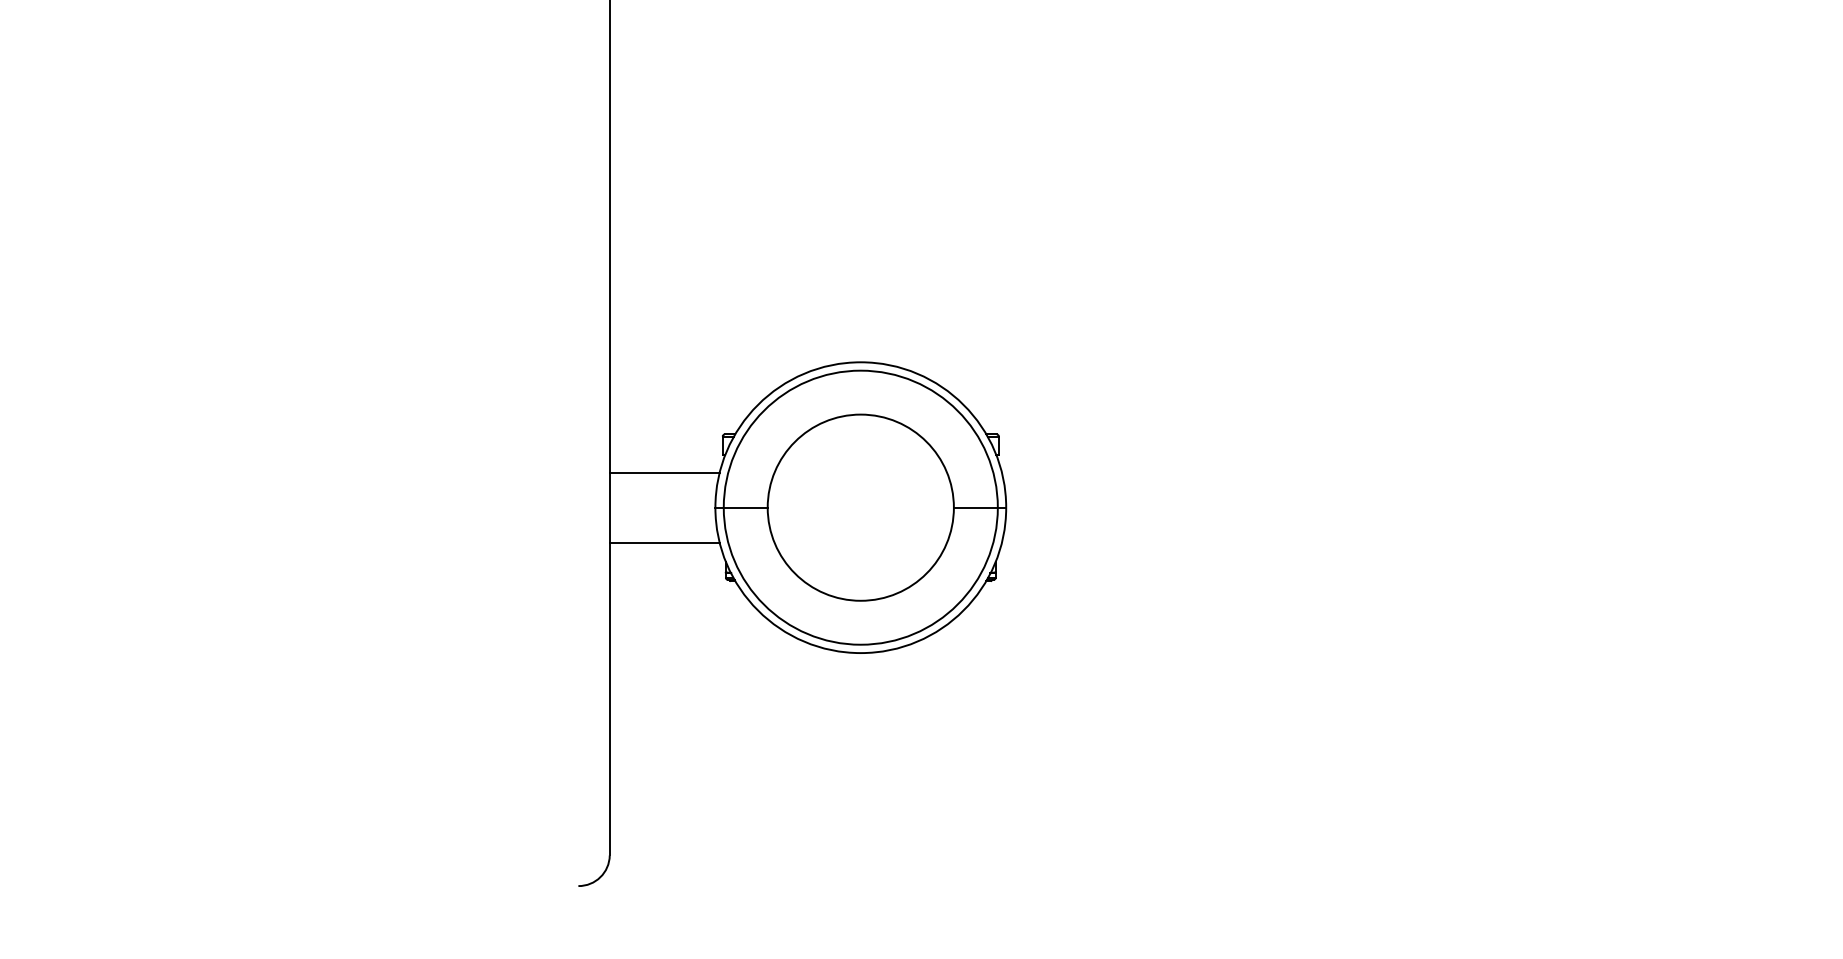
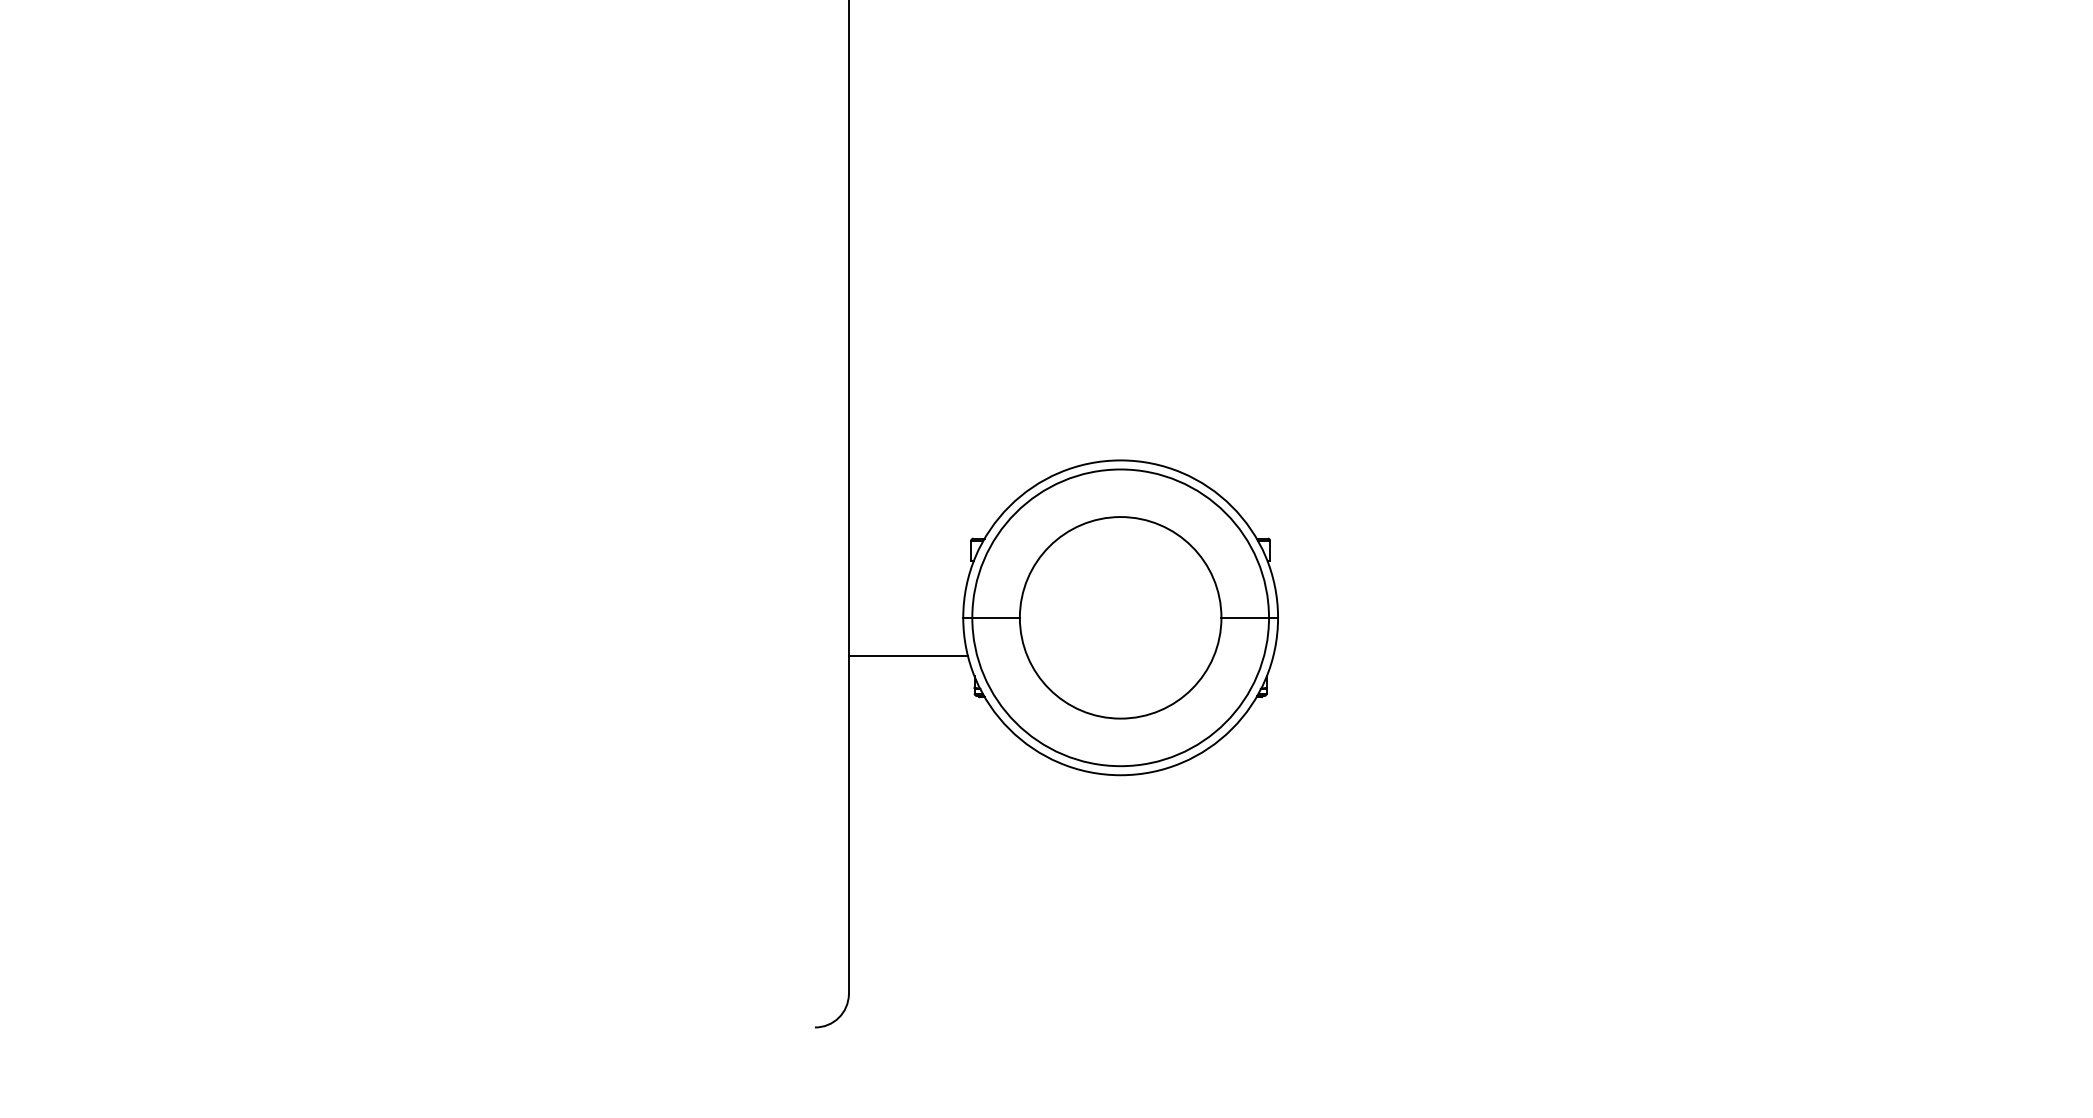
line: (663, 472) -> (907, 579), removed

